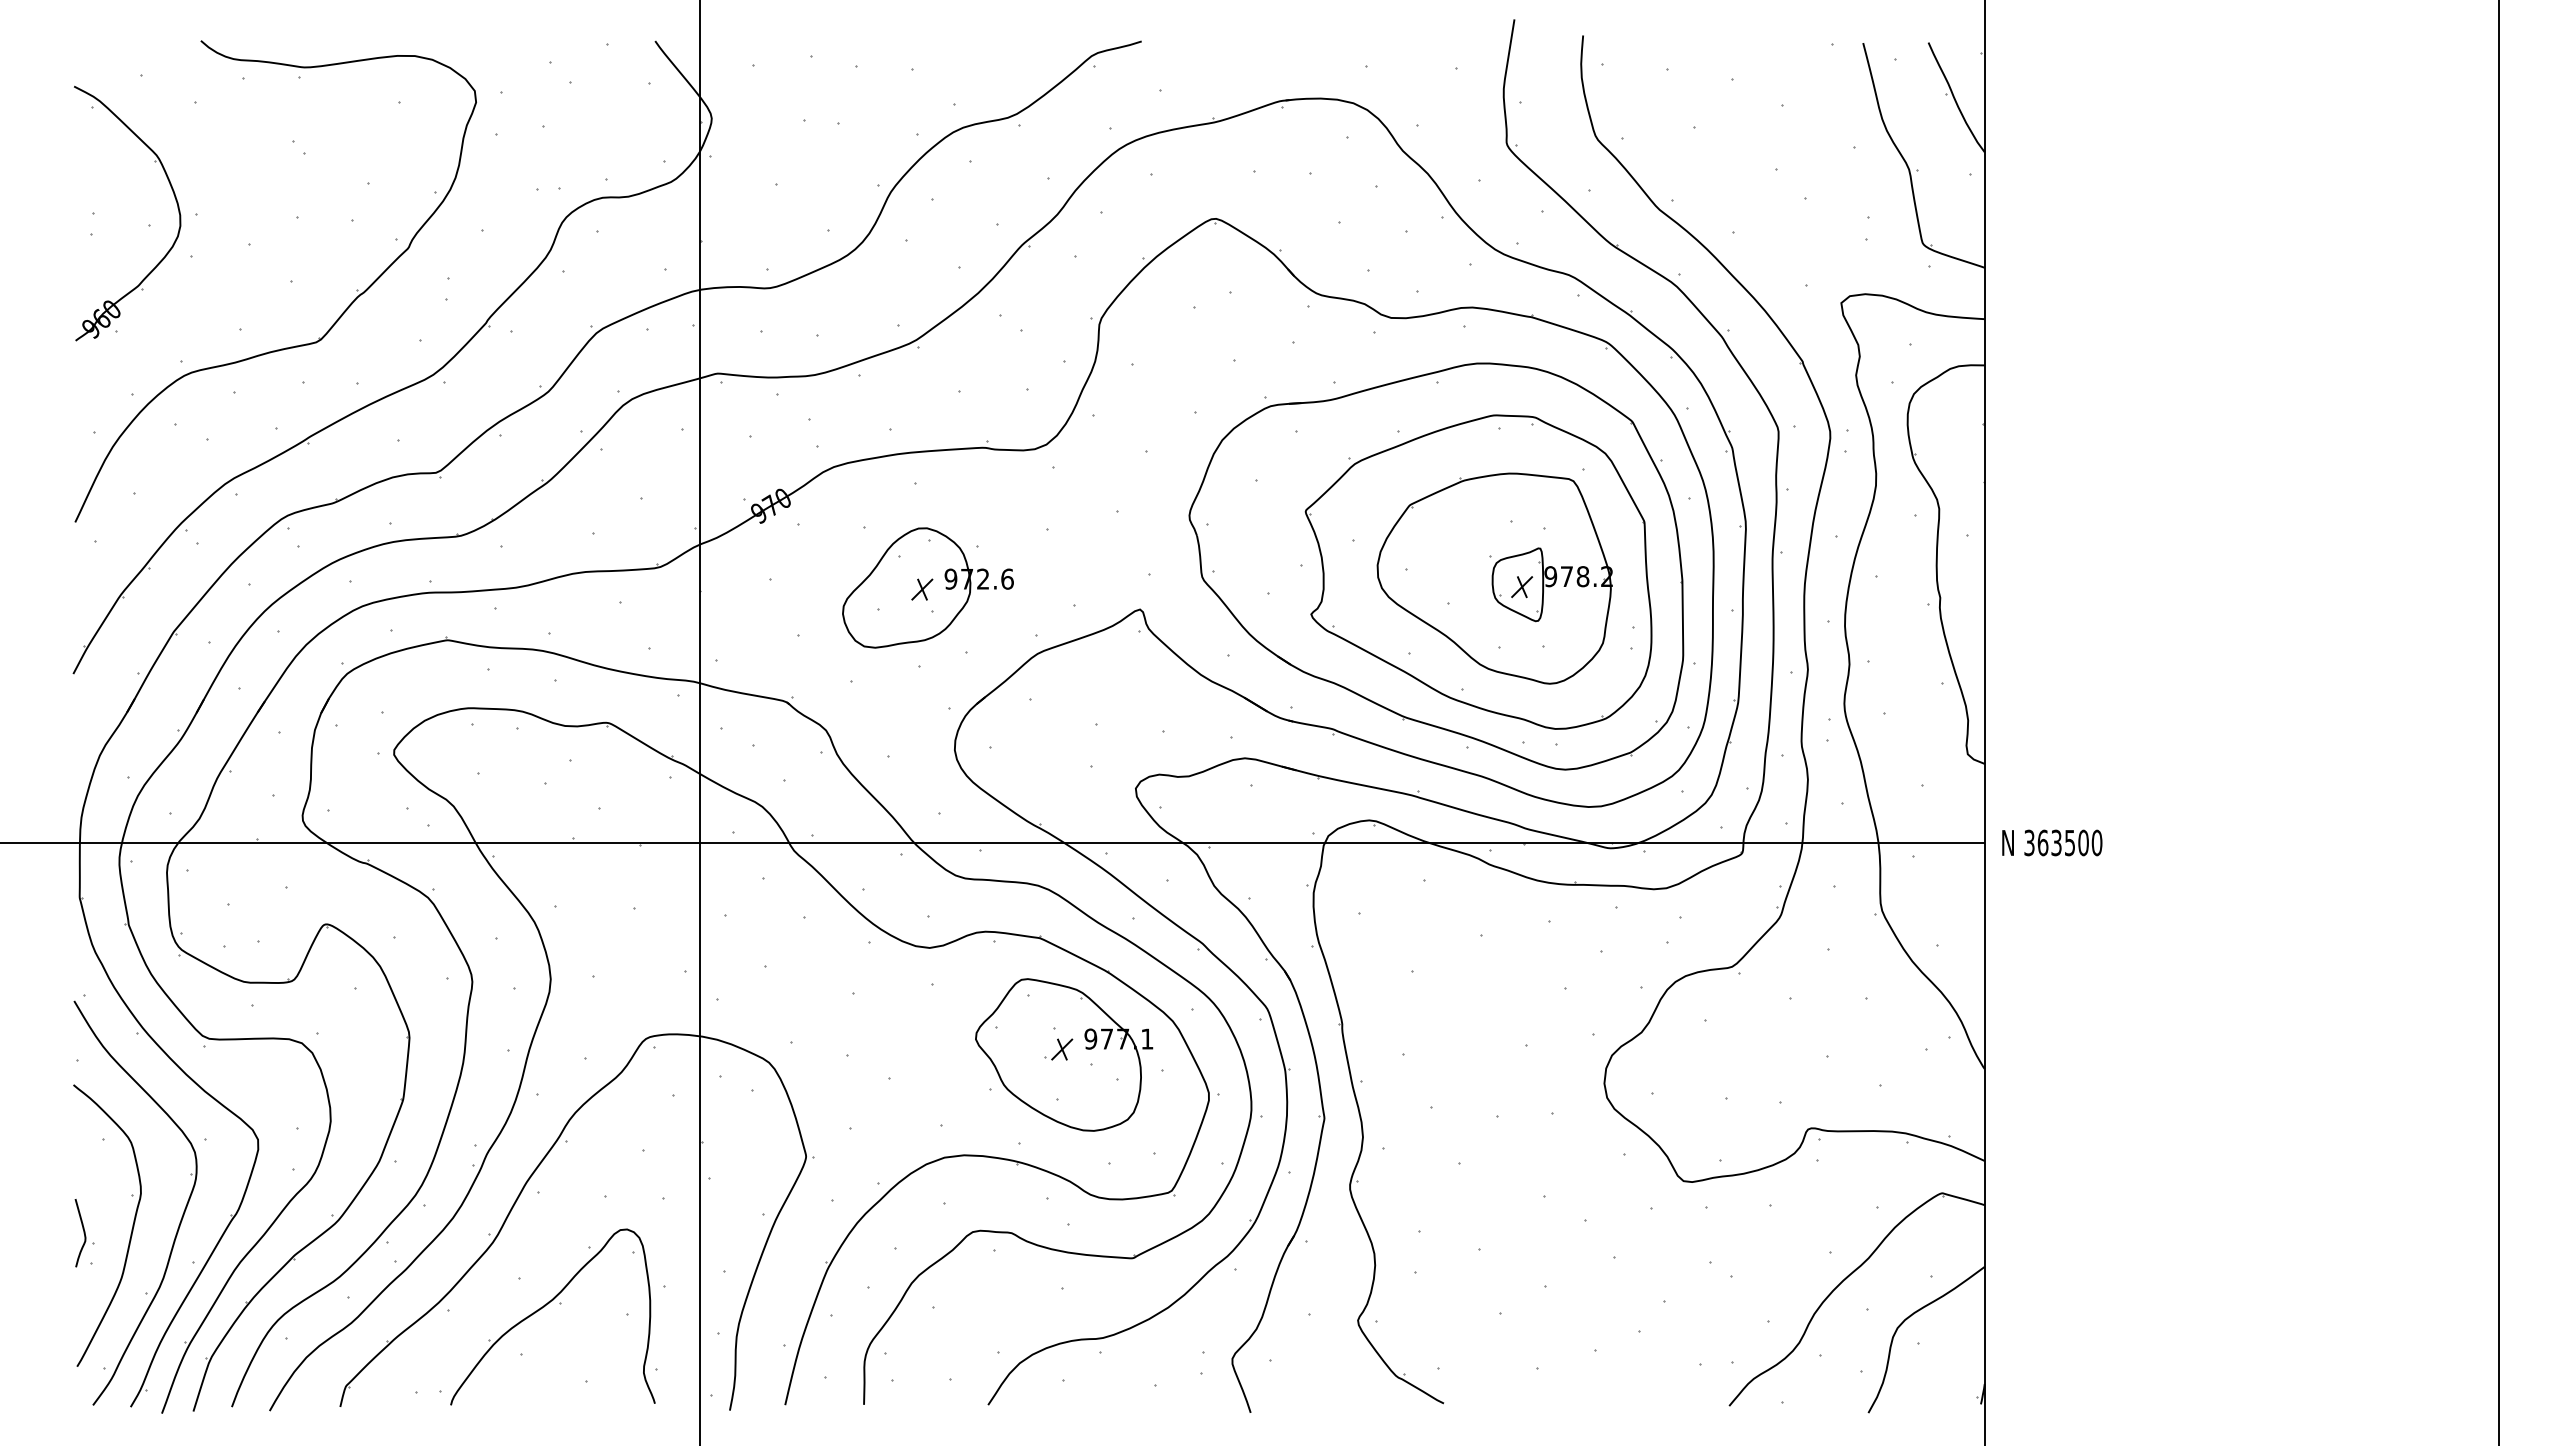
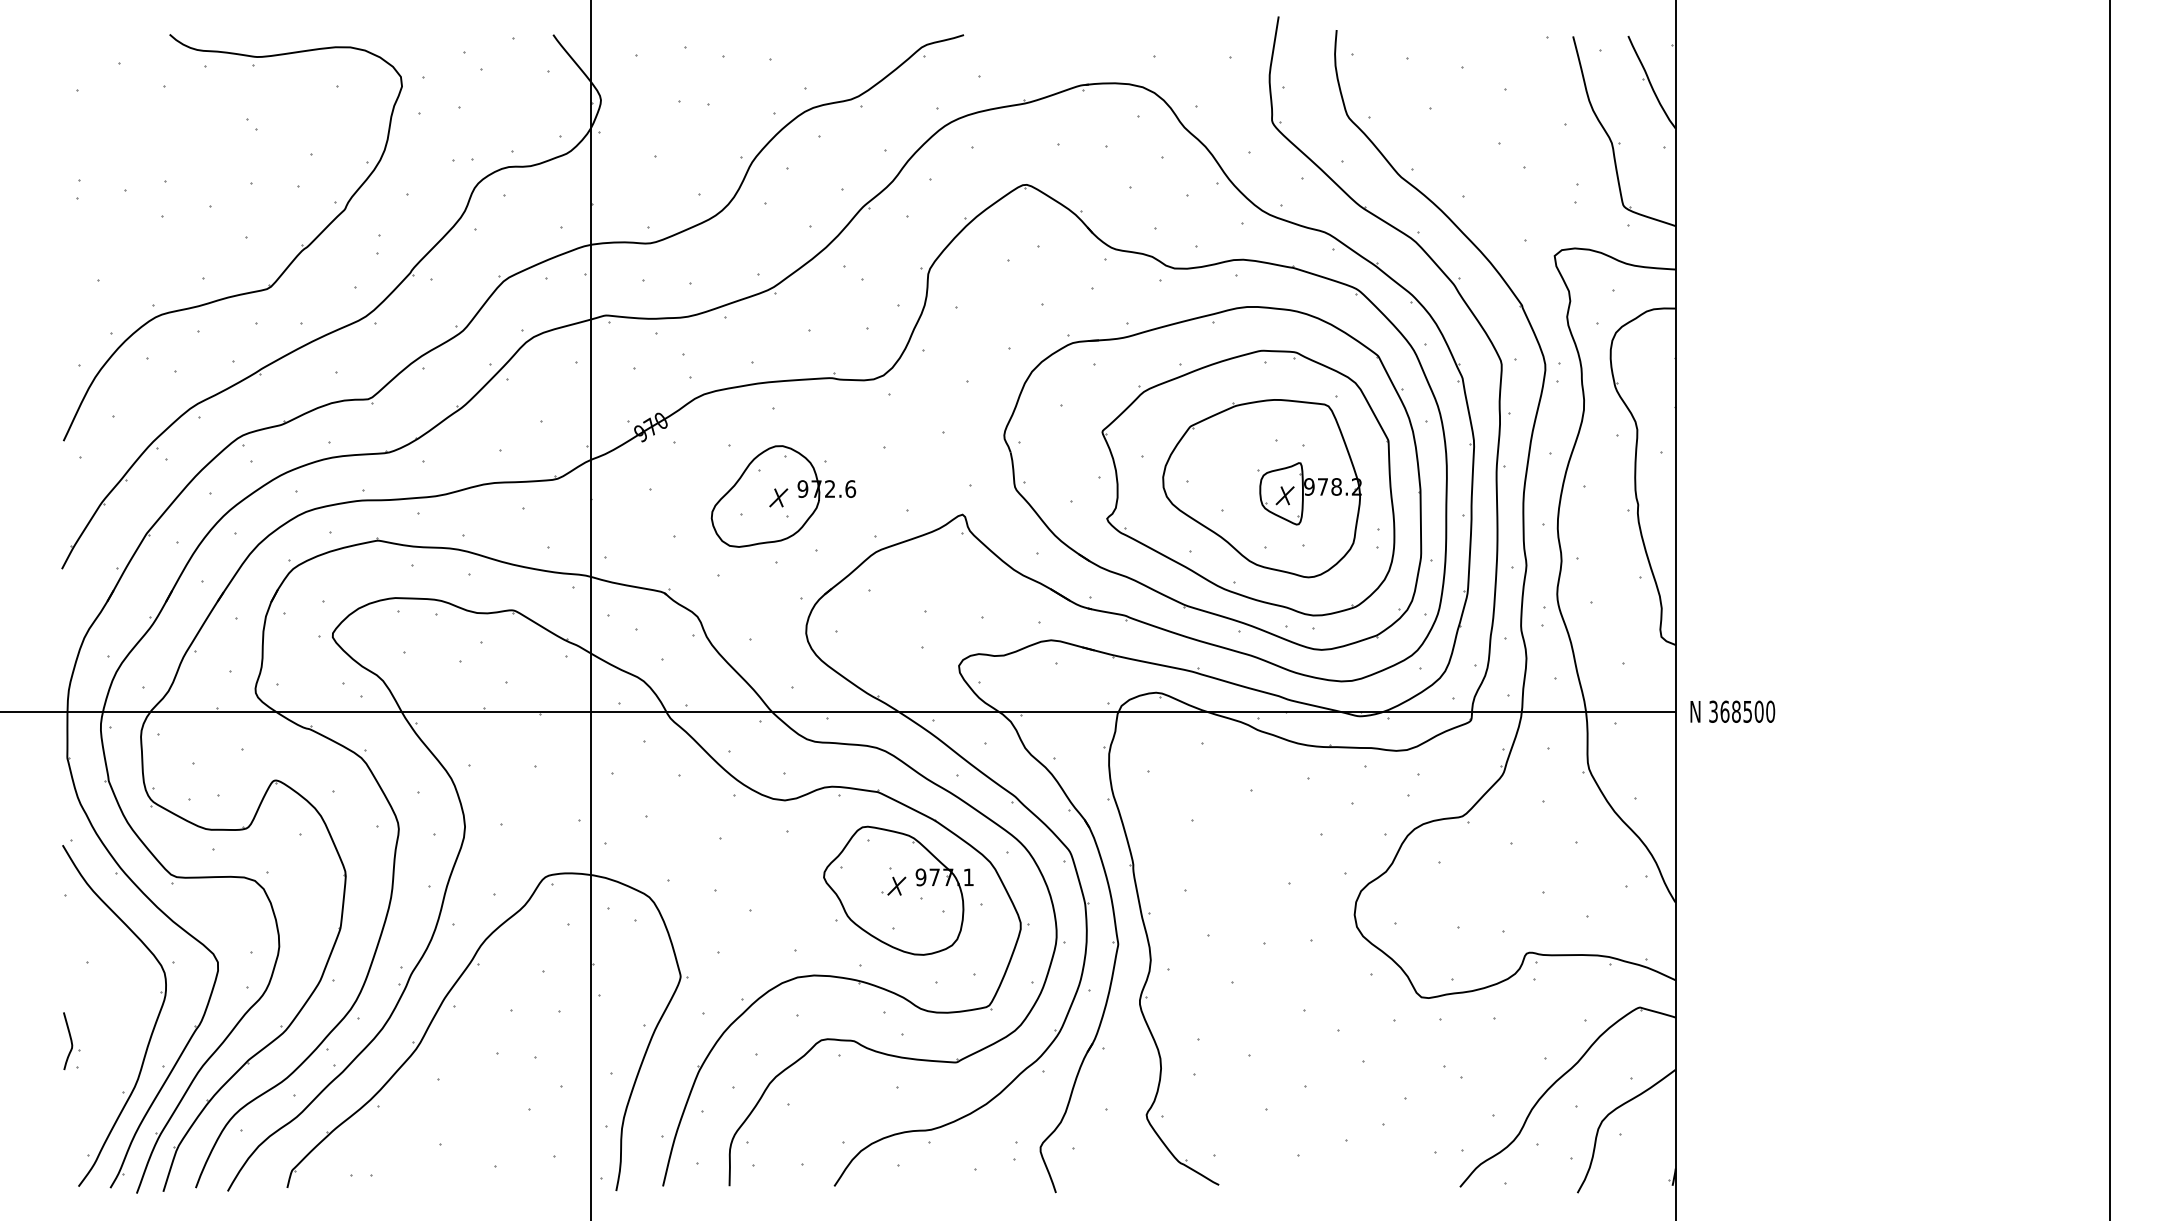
part: (174, 197) -> (147, 166), removed
text: (2056, 842) -> (1736, 711), 363500 -> 368500
part: (131, 1229) -> (111, 1038), removed
part: (544, 1307) -> (459, 1103), removed

